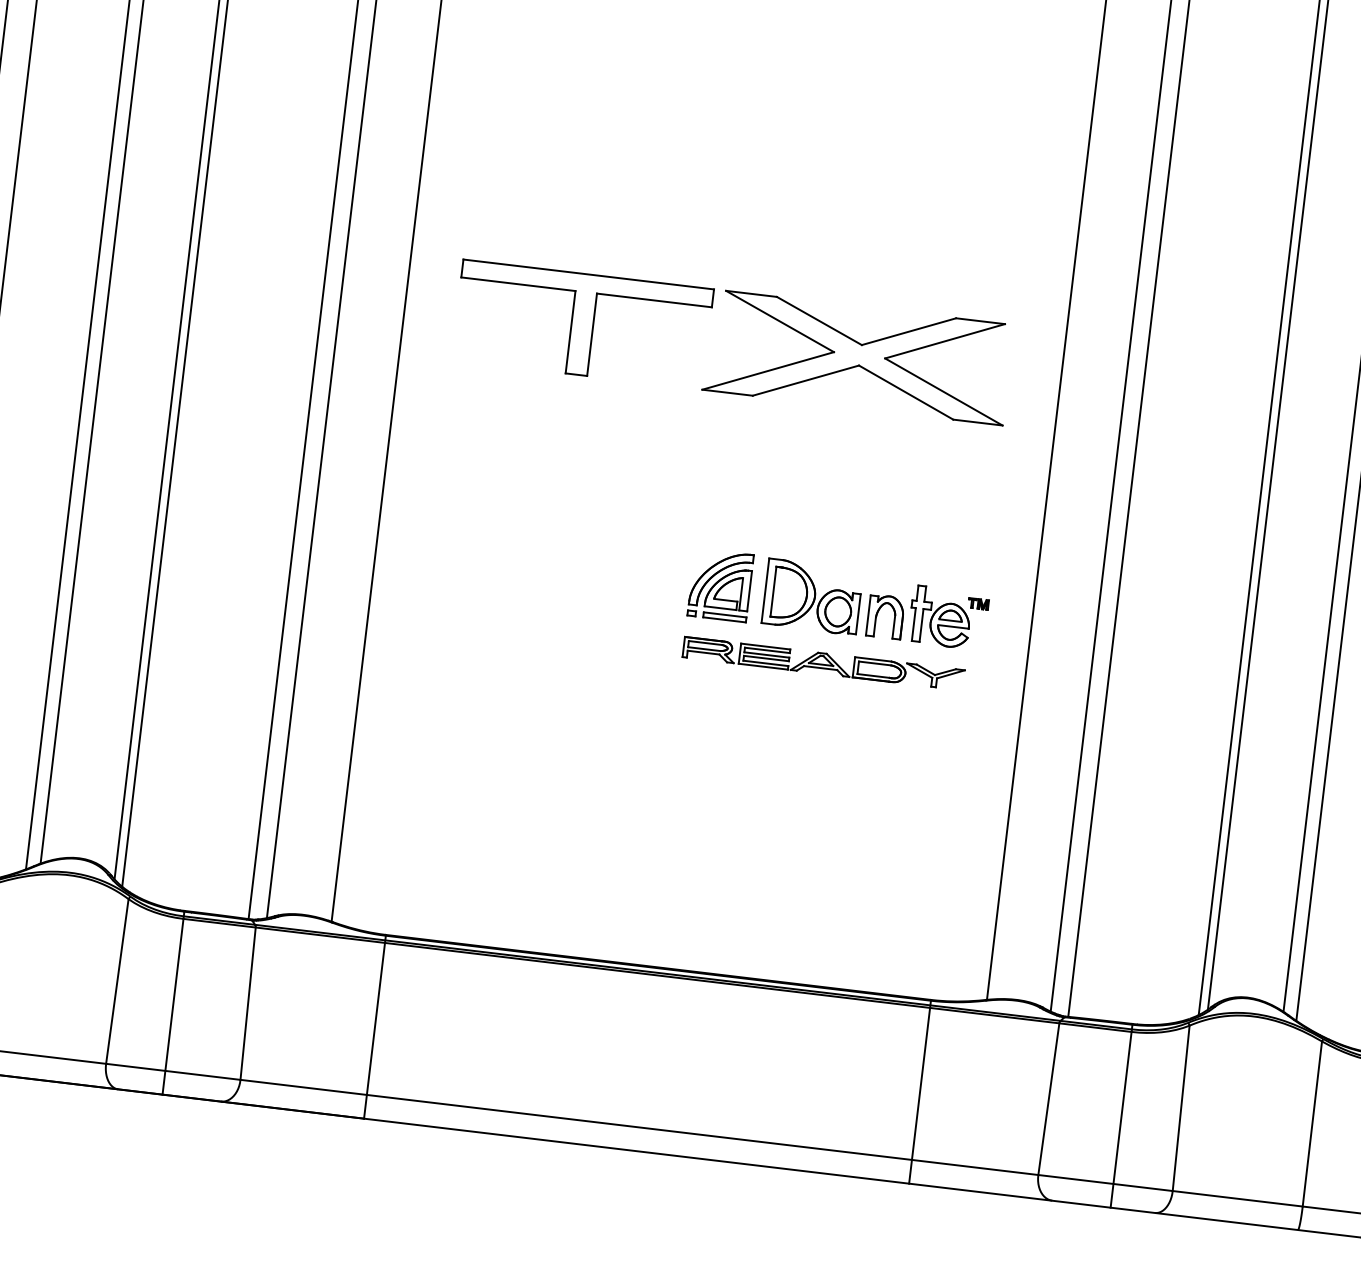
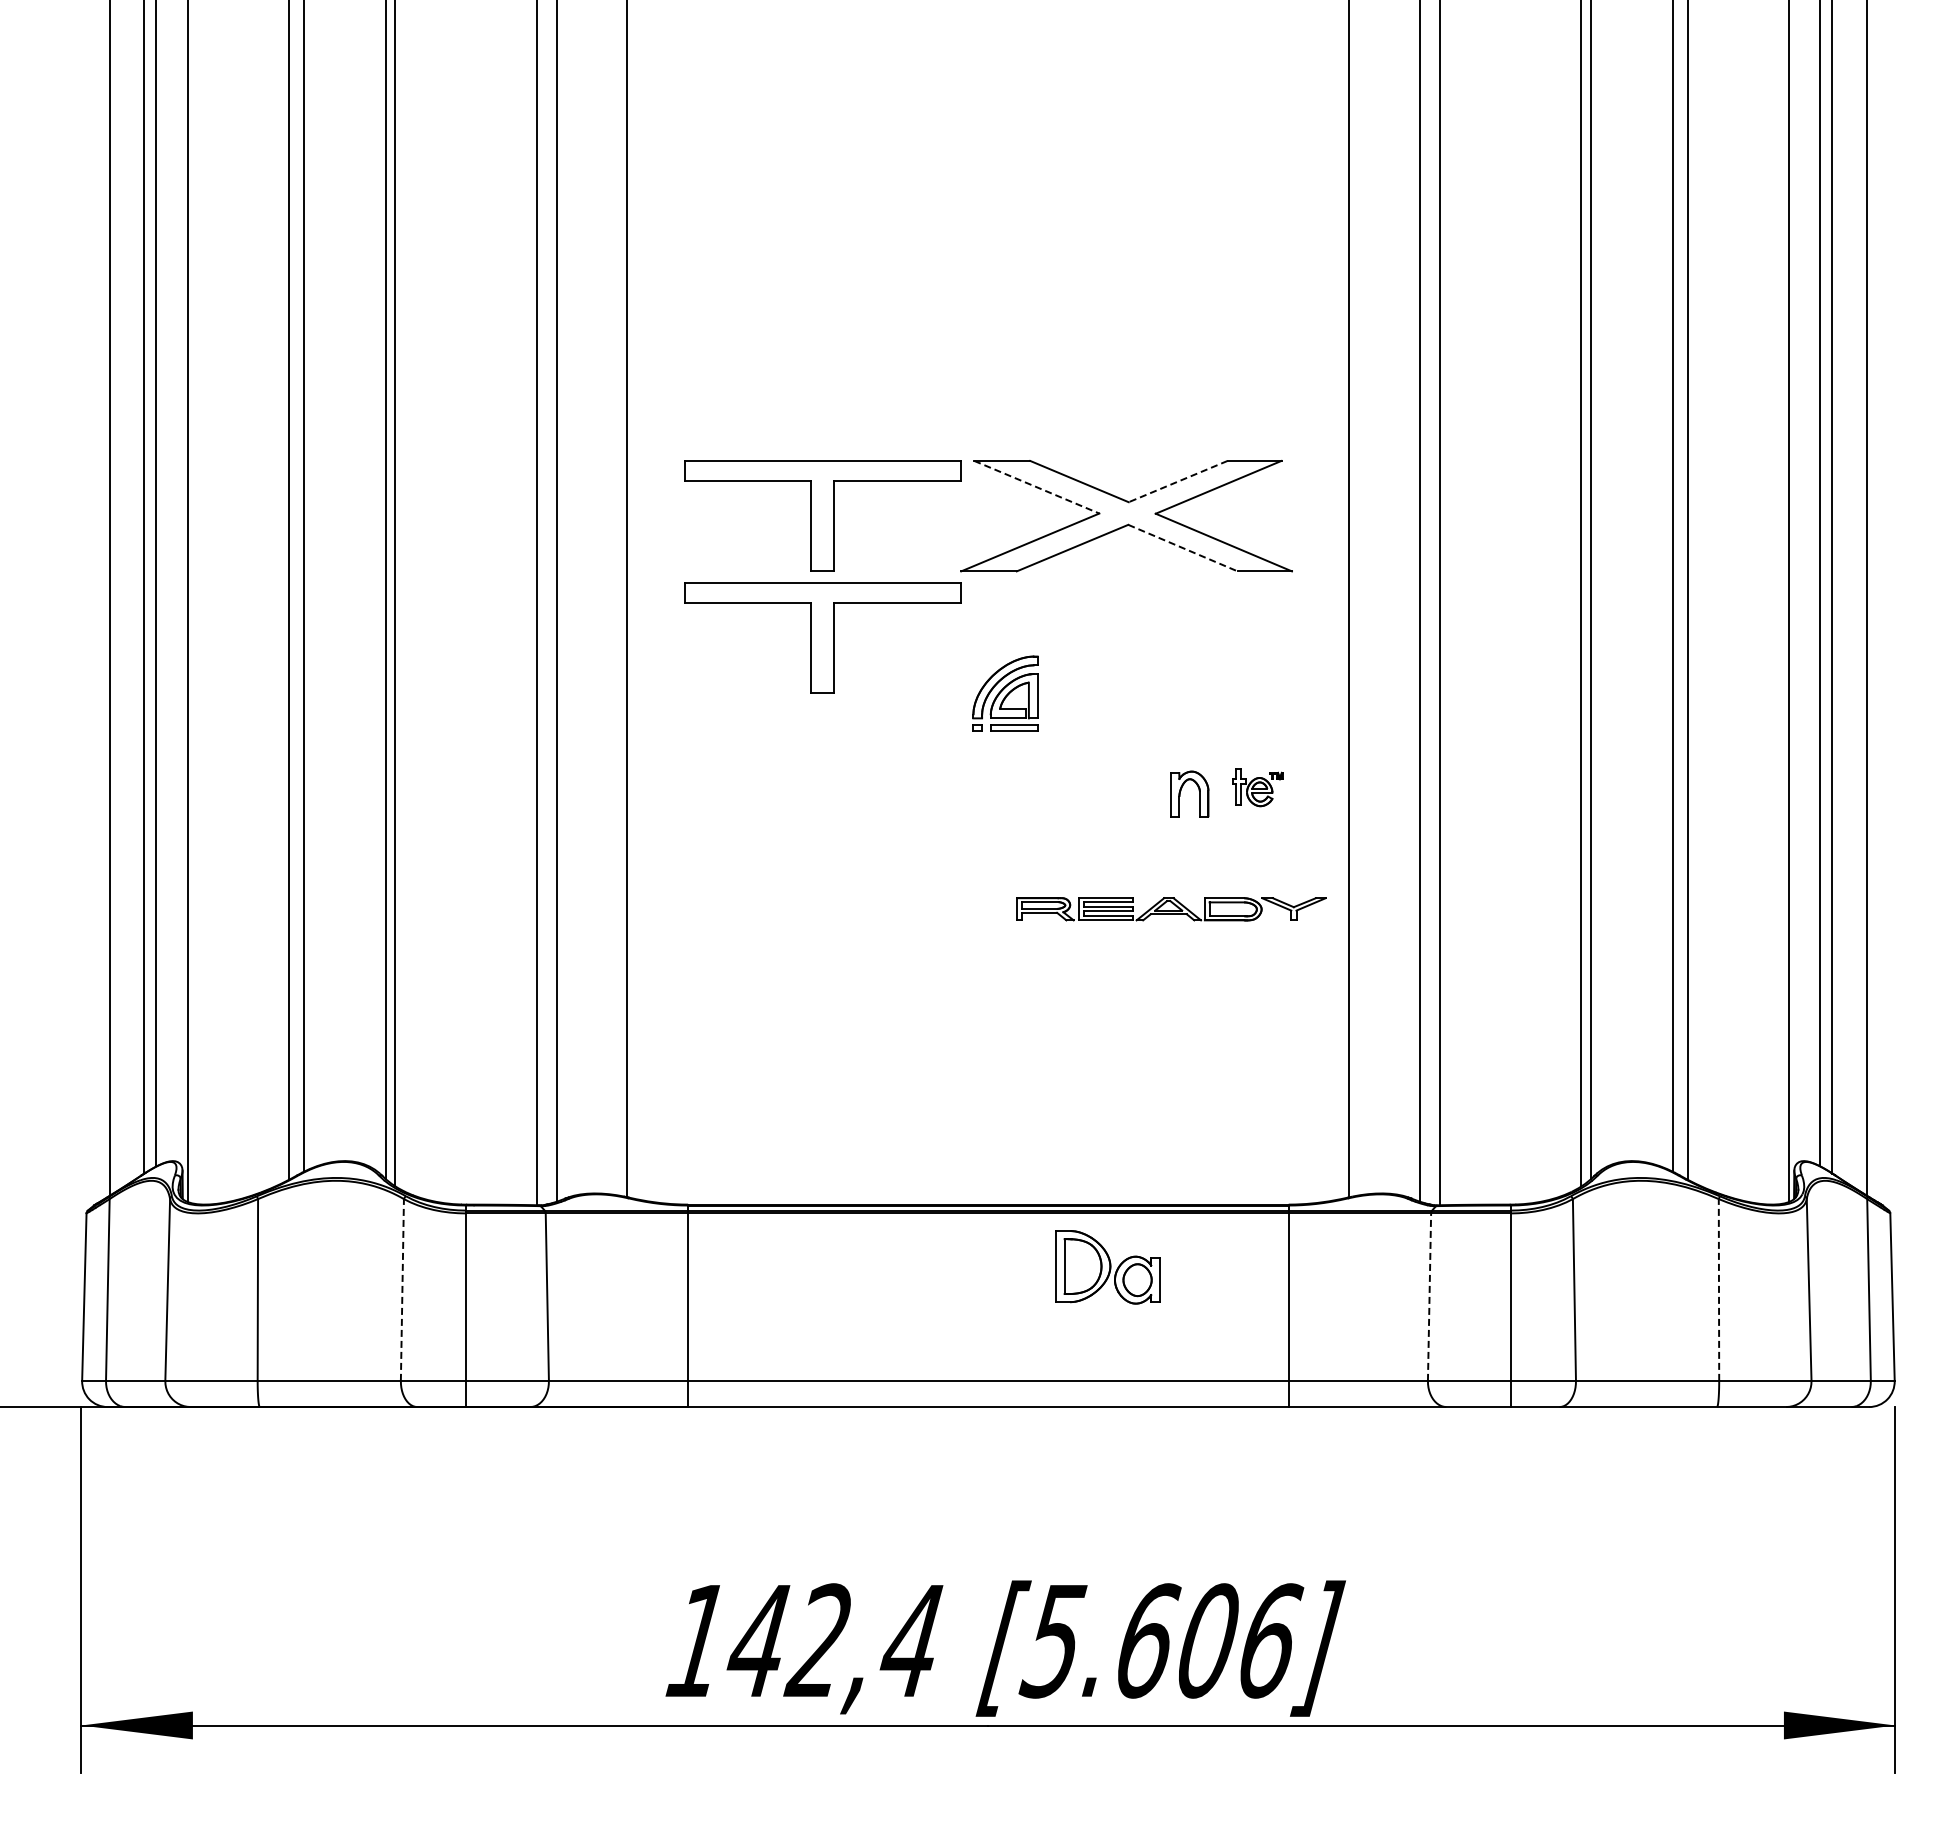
line: (779, 321) -> (1036, 487), solid -> dashed
line: (909, 331) -> (1178, 481), solid -> dashed
line: (906, 393) -> (1183, 548), solid -> dashed
part: (569, 434) -> (822, 637), added
part: (720, 585) -> (1005, 693), moved
part: (812, 597) -> (1107, 1267), moved
part: (948, 618) -> (1258, 787), size x0.6
part: (823, 663) -> (1171, 909), moved
line: (117, 981) -> (402, 1290), solid -> dashed
line: (1048, 1099) -> (1429, 1297), solid -> dashed
line: (1311, 1124) -> (1718, 1290), solid -> dashed

